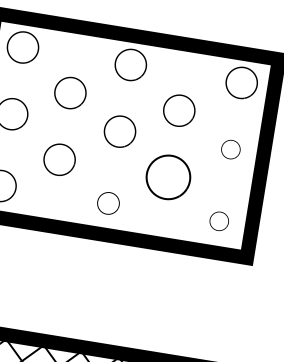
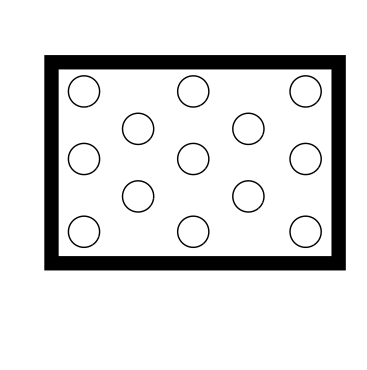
part: (230, 149) -> (305, 158), size x1.67
part: (168, 177) -> (248, 196), size x0.71
part: (108, 203) -> (193, 231), size x1.43
part: (219, 221) -> (305, 231), size x1.67

